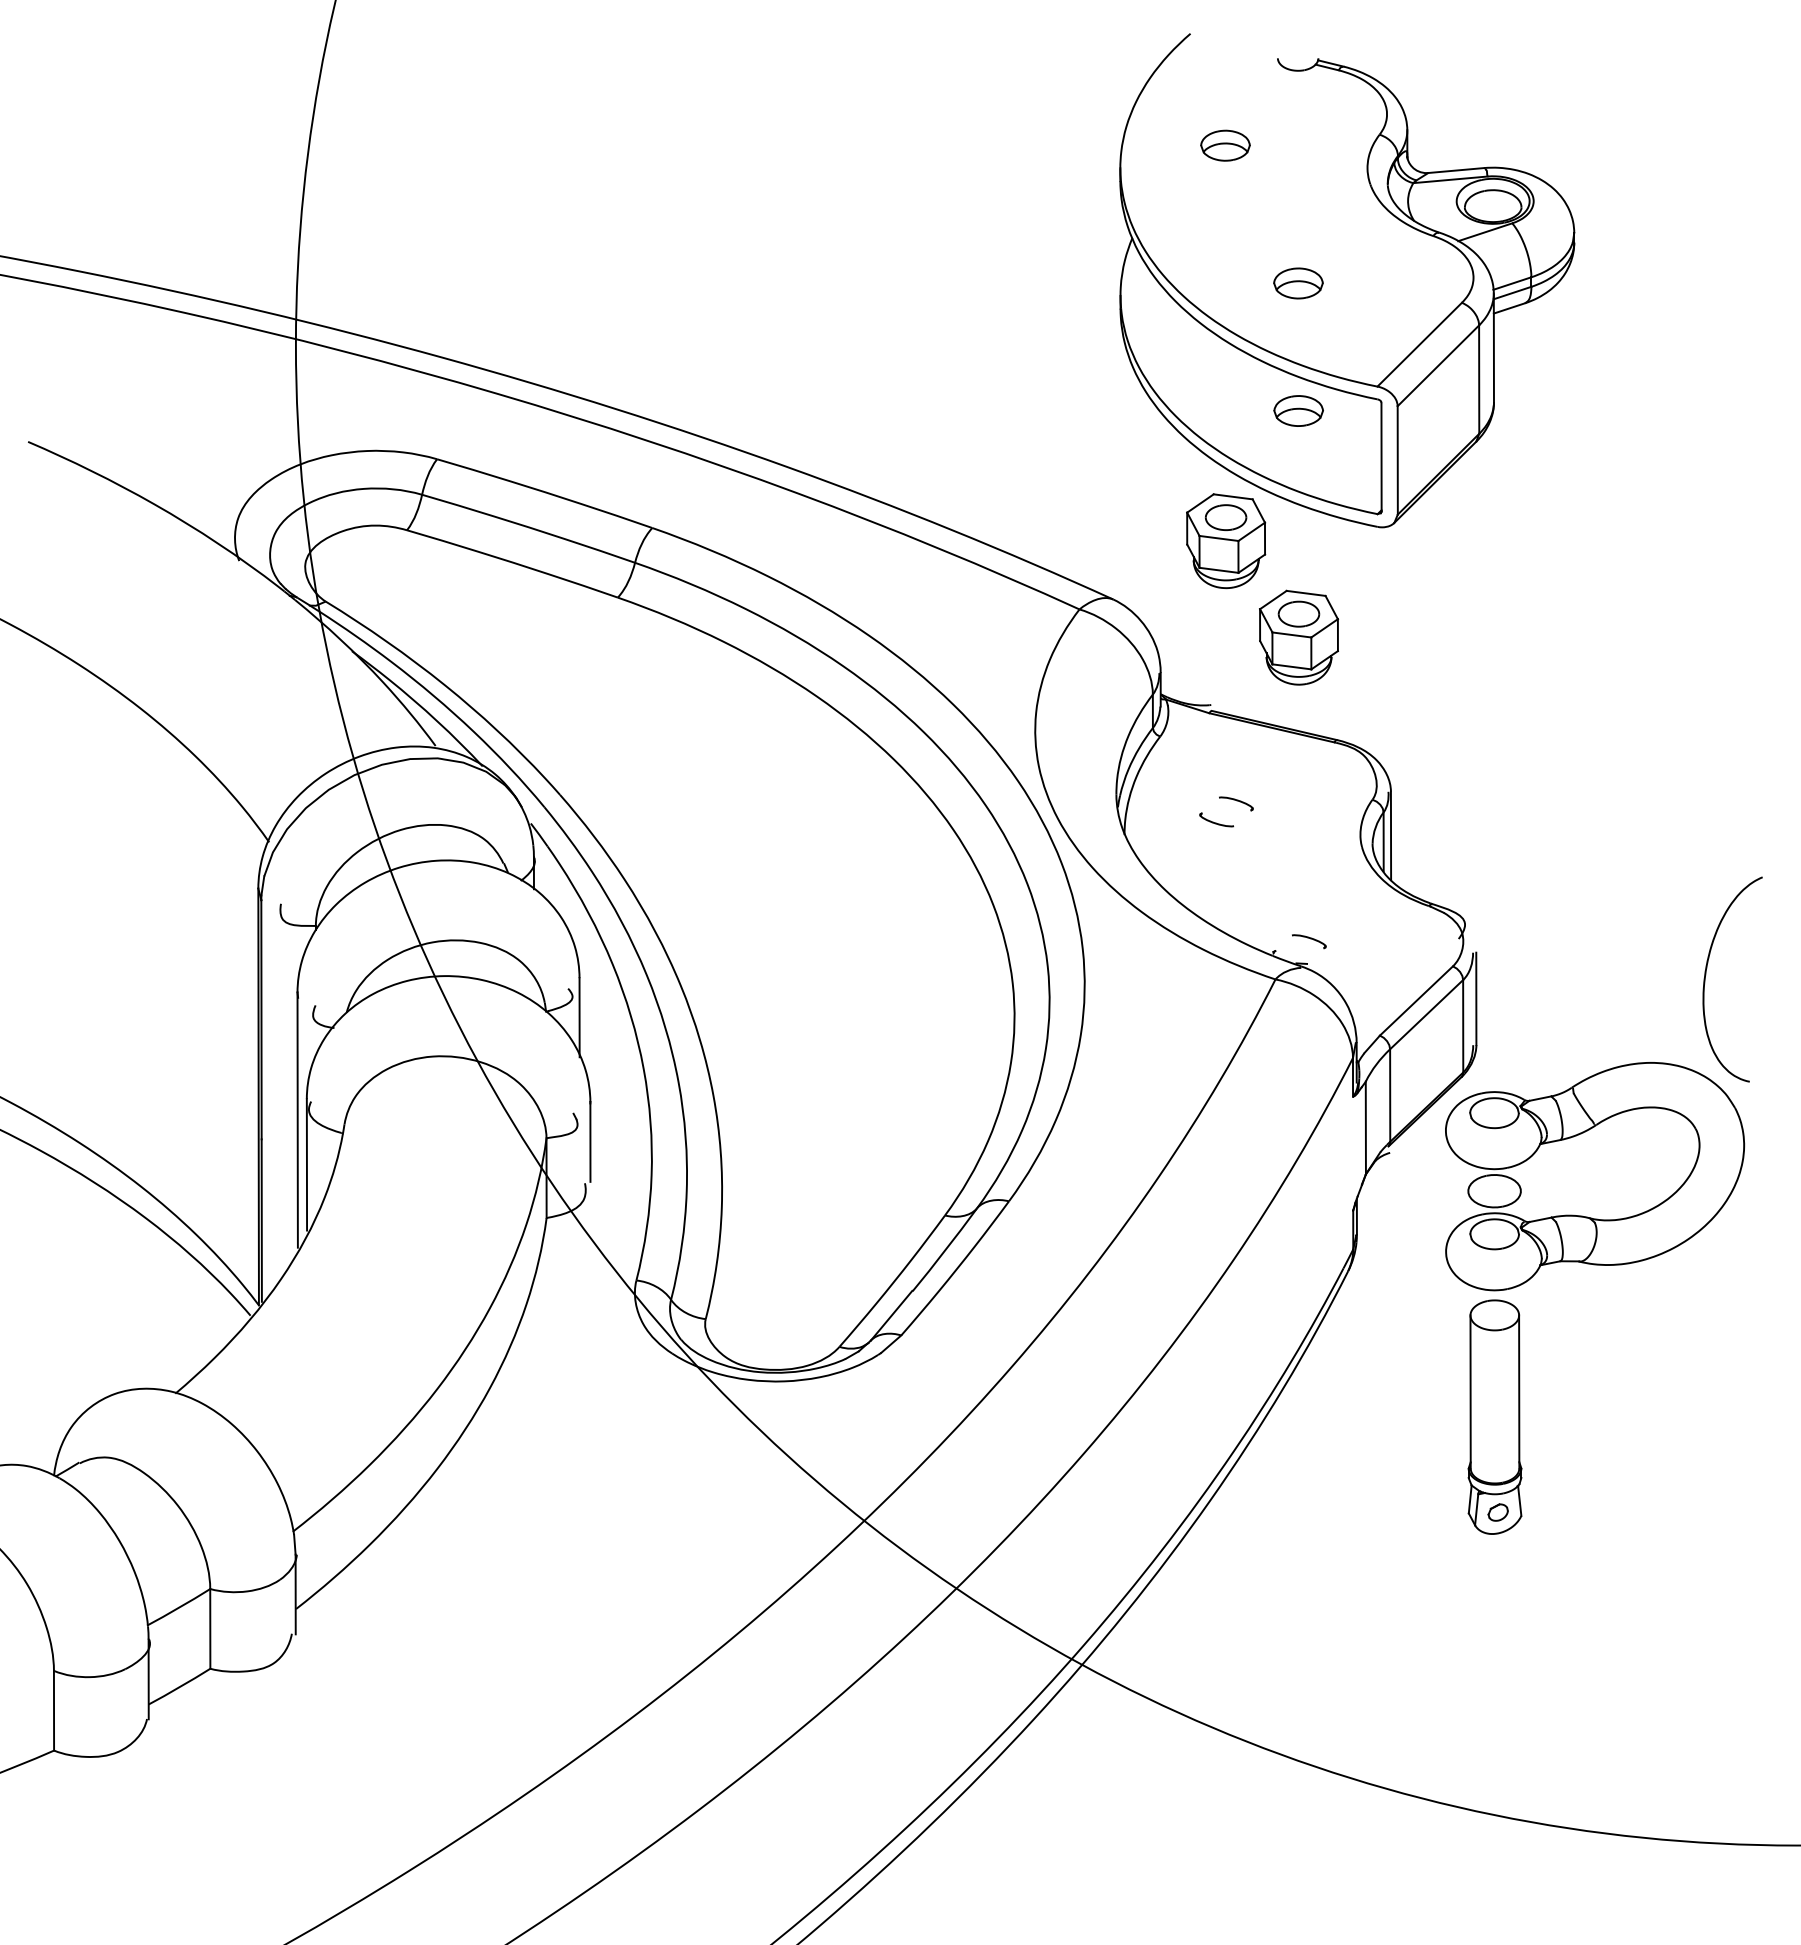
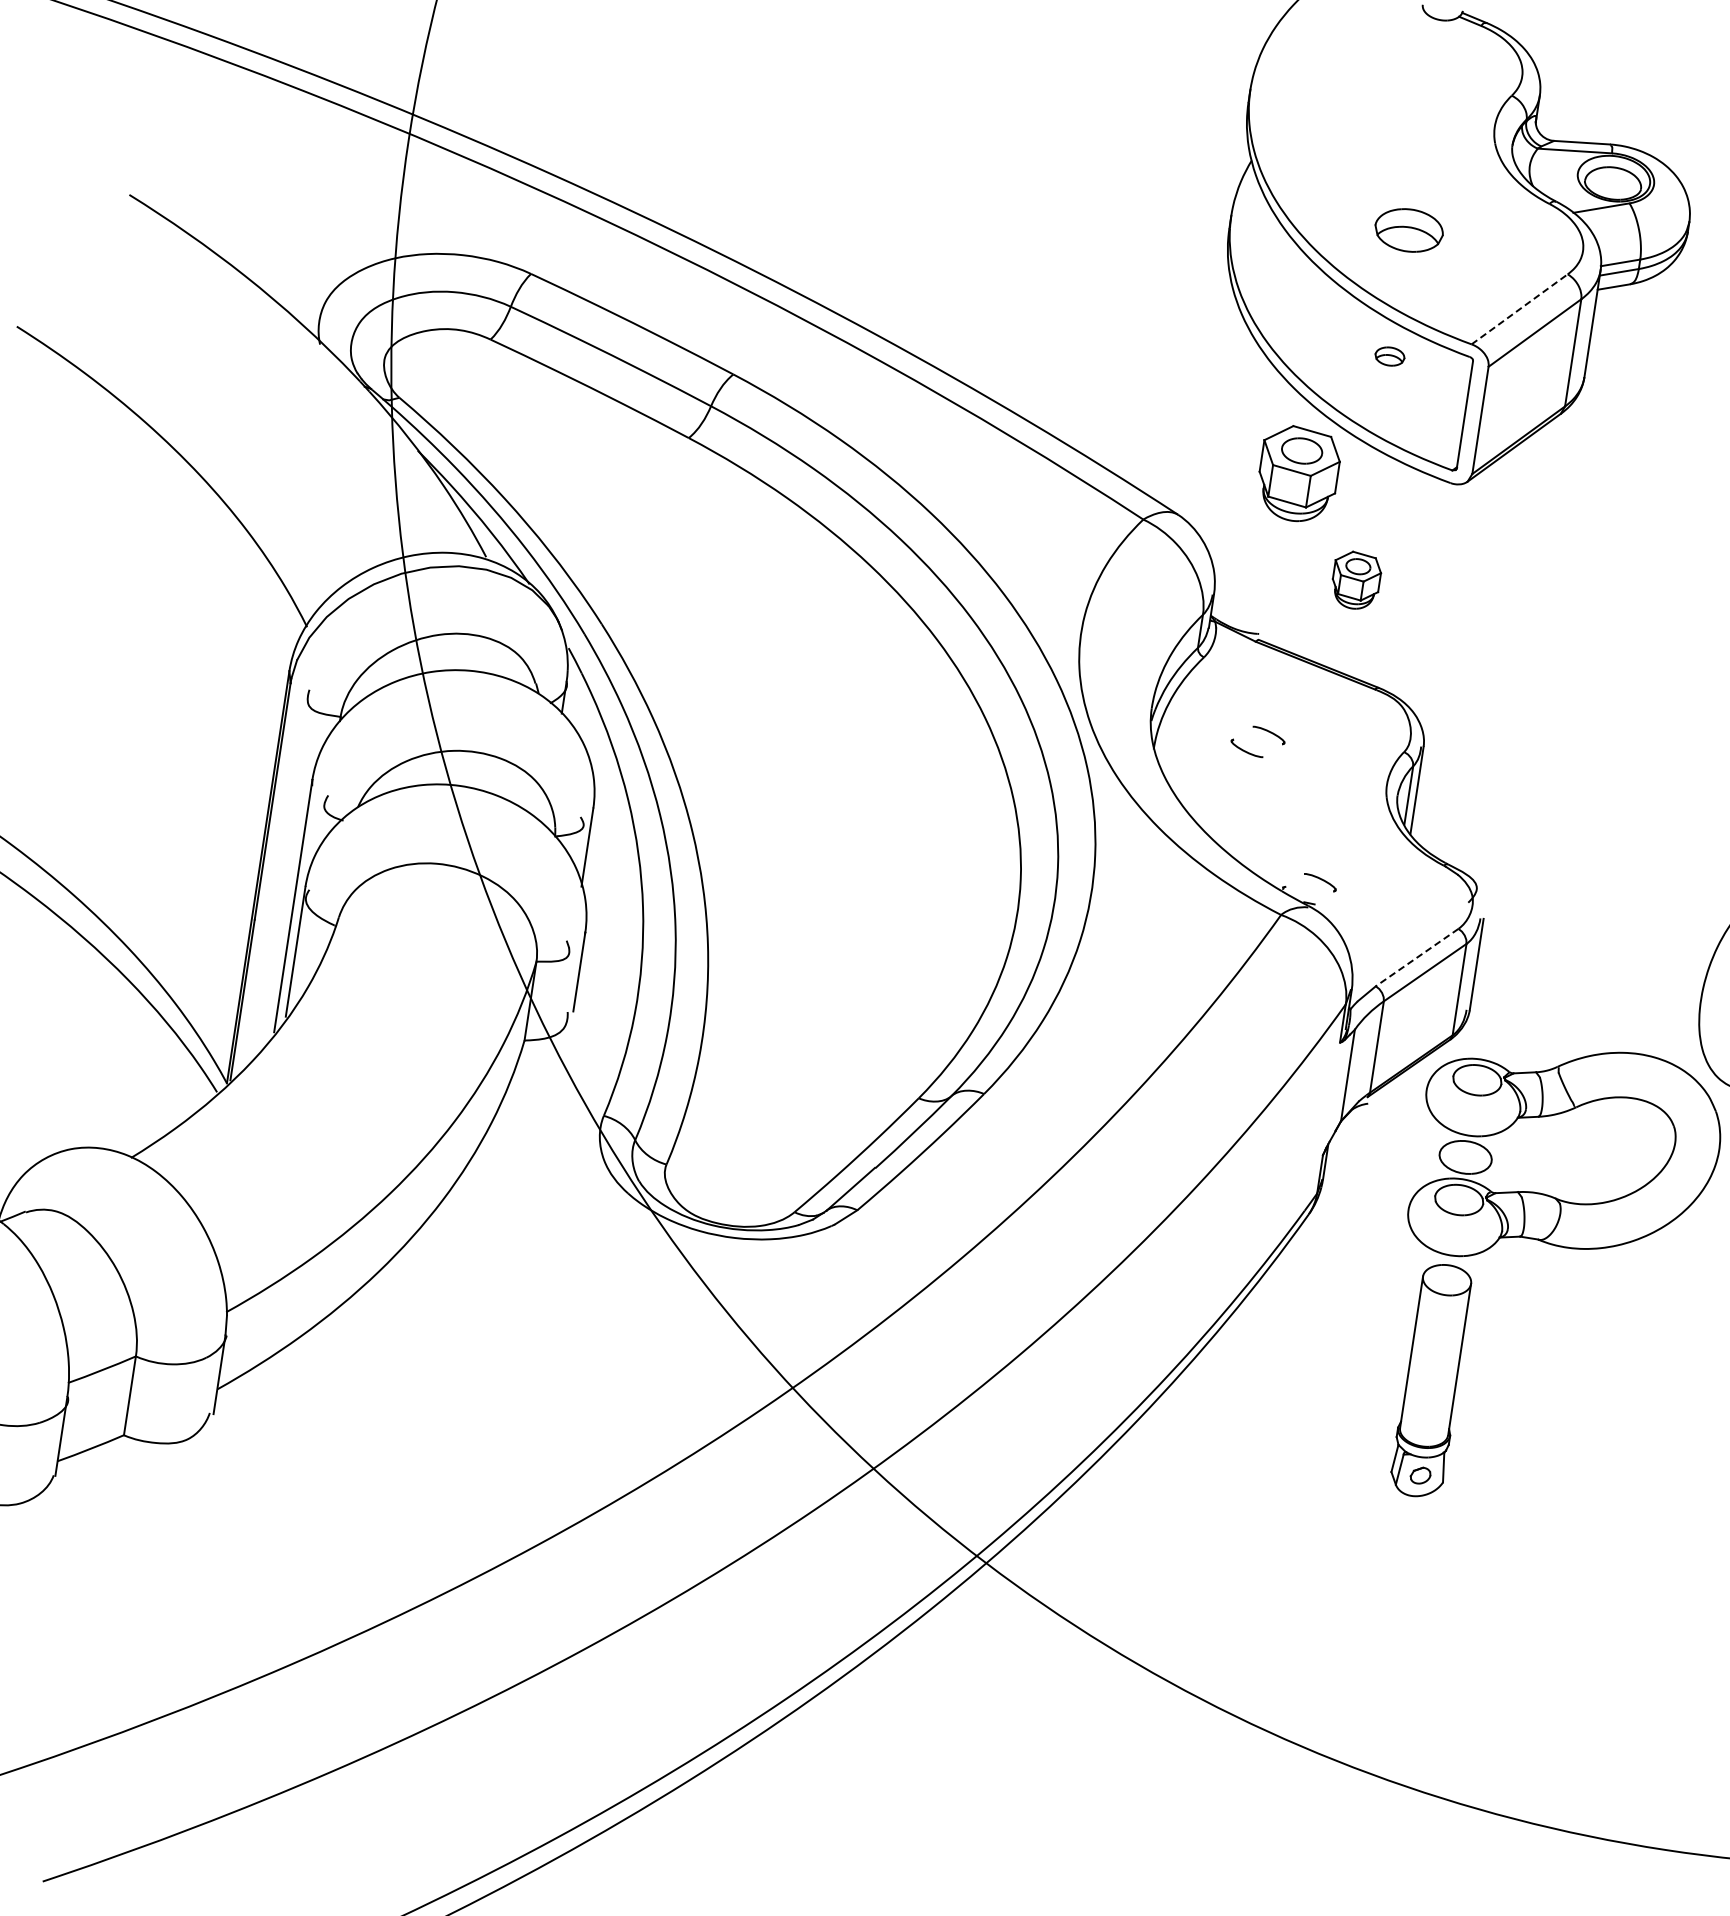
part: (1225, 145) -> (1357, 83), removed
part: (1298, 283) -> (1409, 230), size x1.4
line: (1420, 344) -> (1520, 309), solid -> dashed
part: (1298, 410) -> (1389, 356), size x0.6
part: (1299, 637) -> (1356, 580), size x0.6
line: (1416, 1001) -> (1417, 958), solid -> dashed

